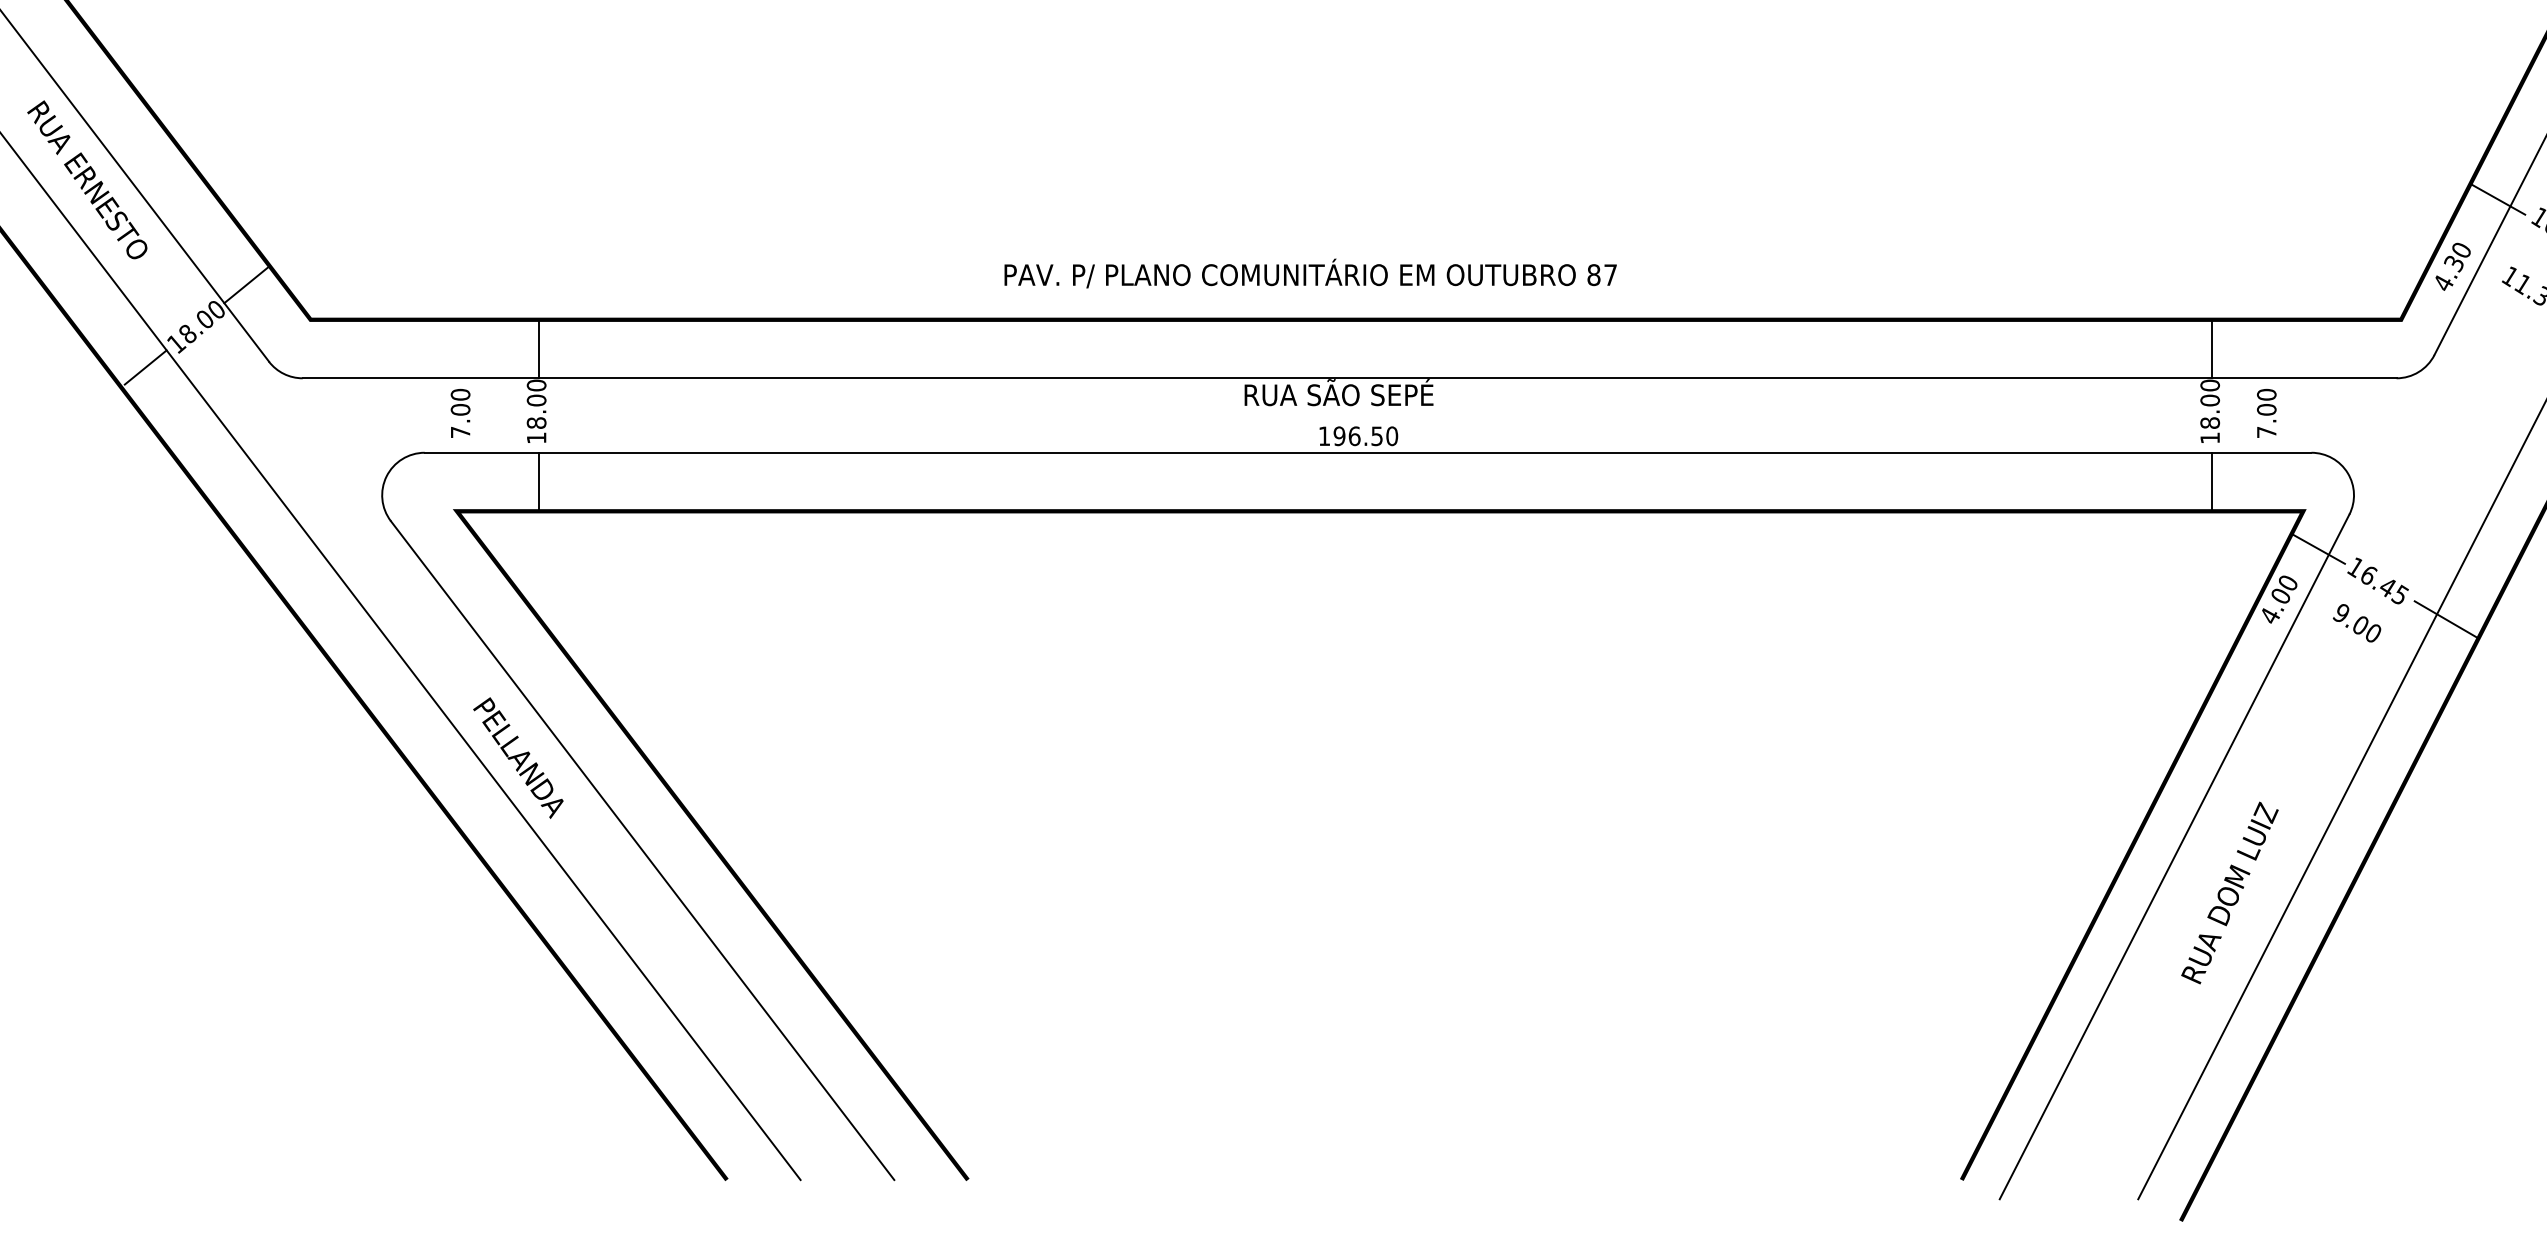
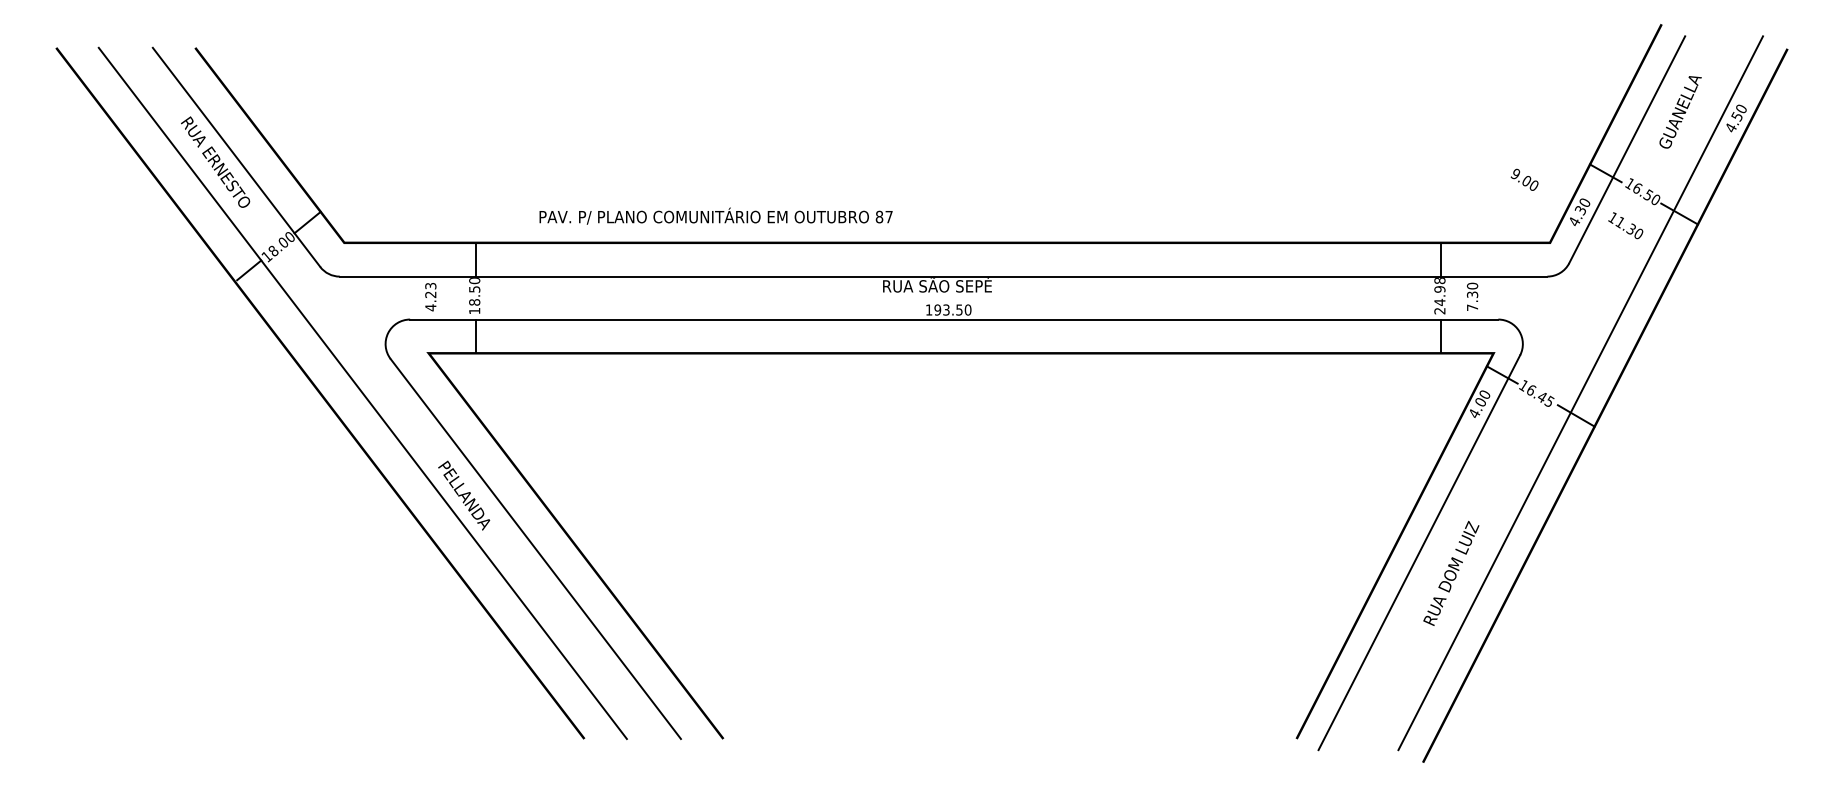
text: (1309, 272) -> (715, 215), moved
text: (536, 400) -> (474, 289), 18.00 -> 18.50
text: (2266, 409) -> (1472, 294), 7.00 -> 7.30
text: (460, 412) -> (430, 296), 7.00 -> 4.23
text: (2209, 412) -> (1439, 296), 18.00 -> 24.98
text: (1354, 435) -> (946, 309), 196.50 -> 193.50
text: (2356, 622) -> (1524, 179), moved

